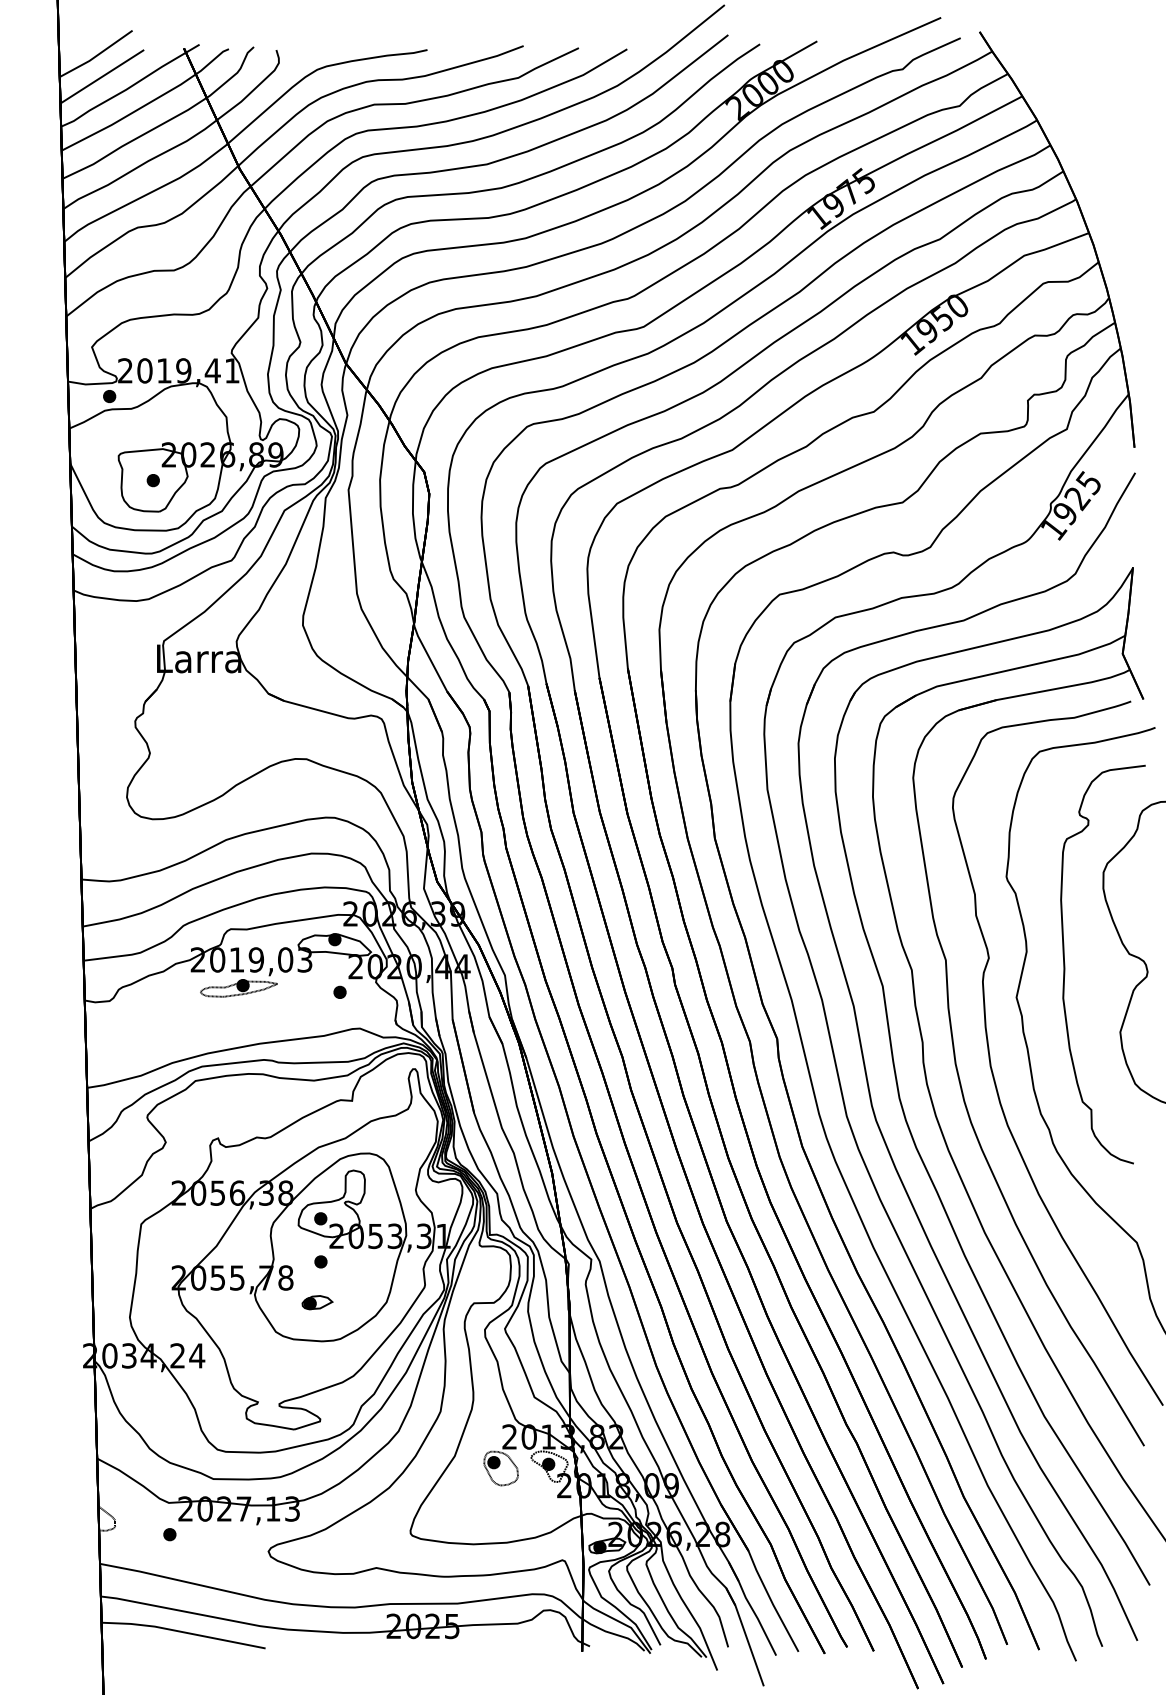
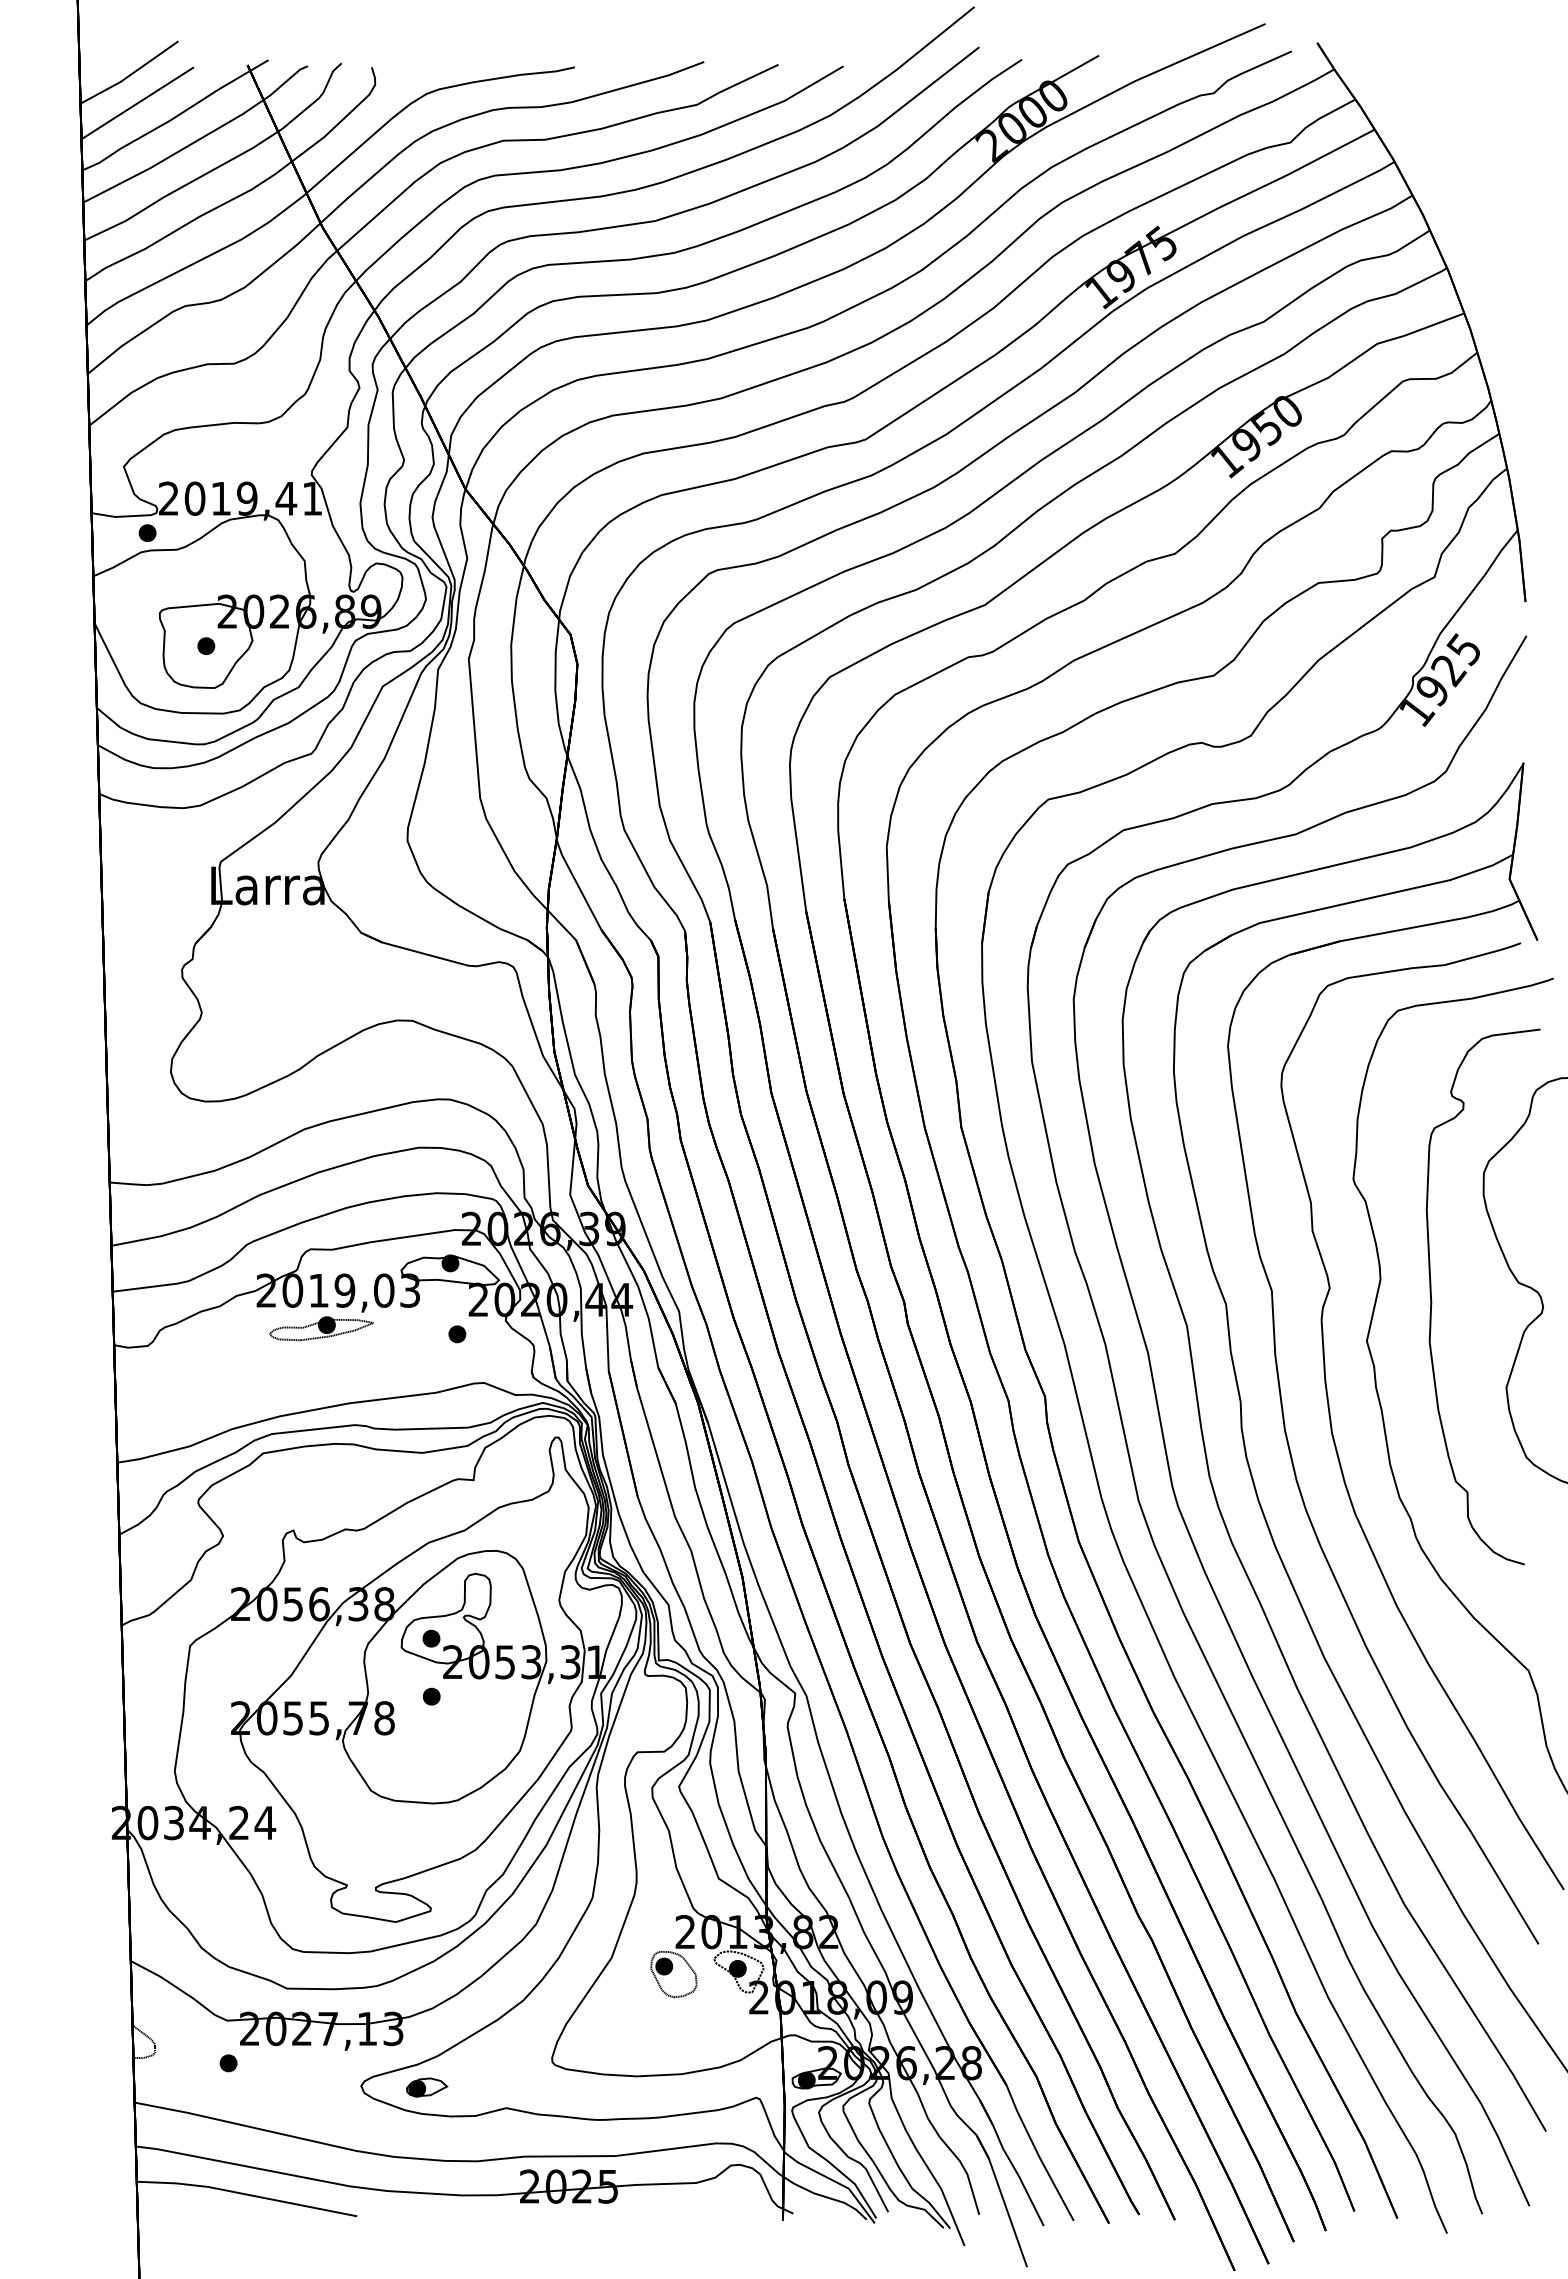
part: (317, 1302) -> (427, 2087), moved

